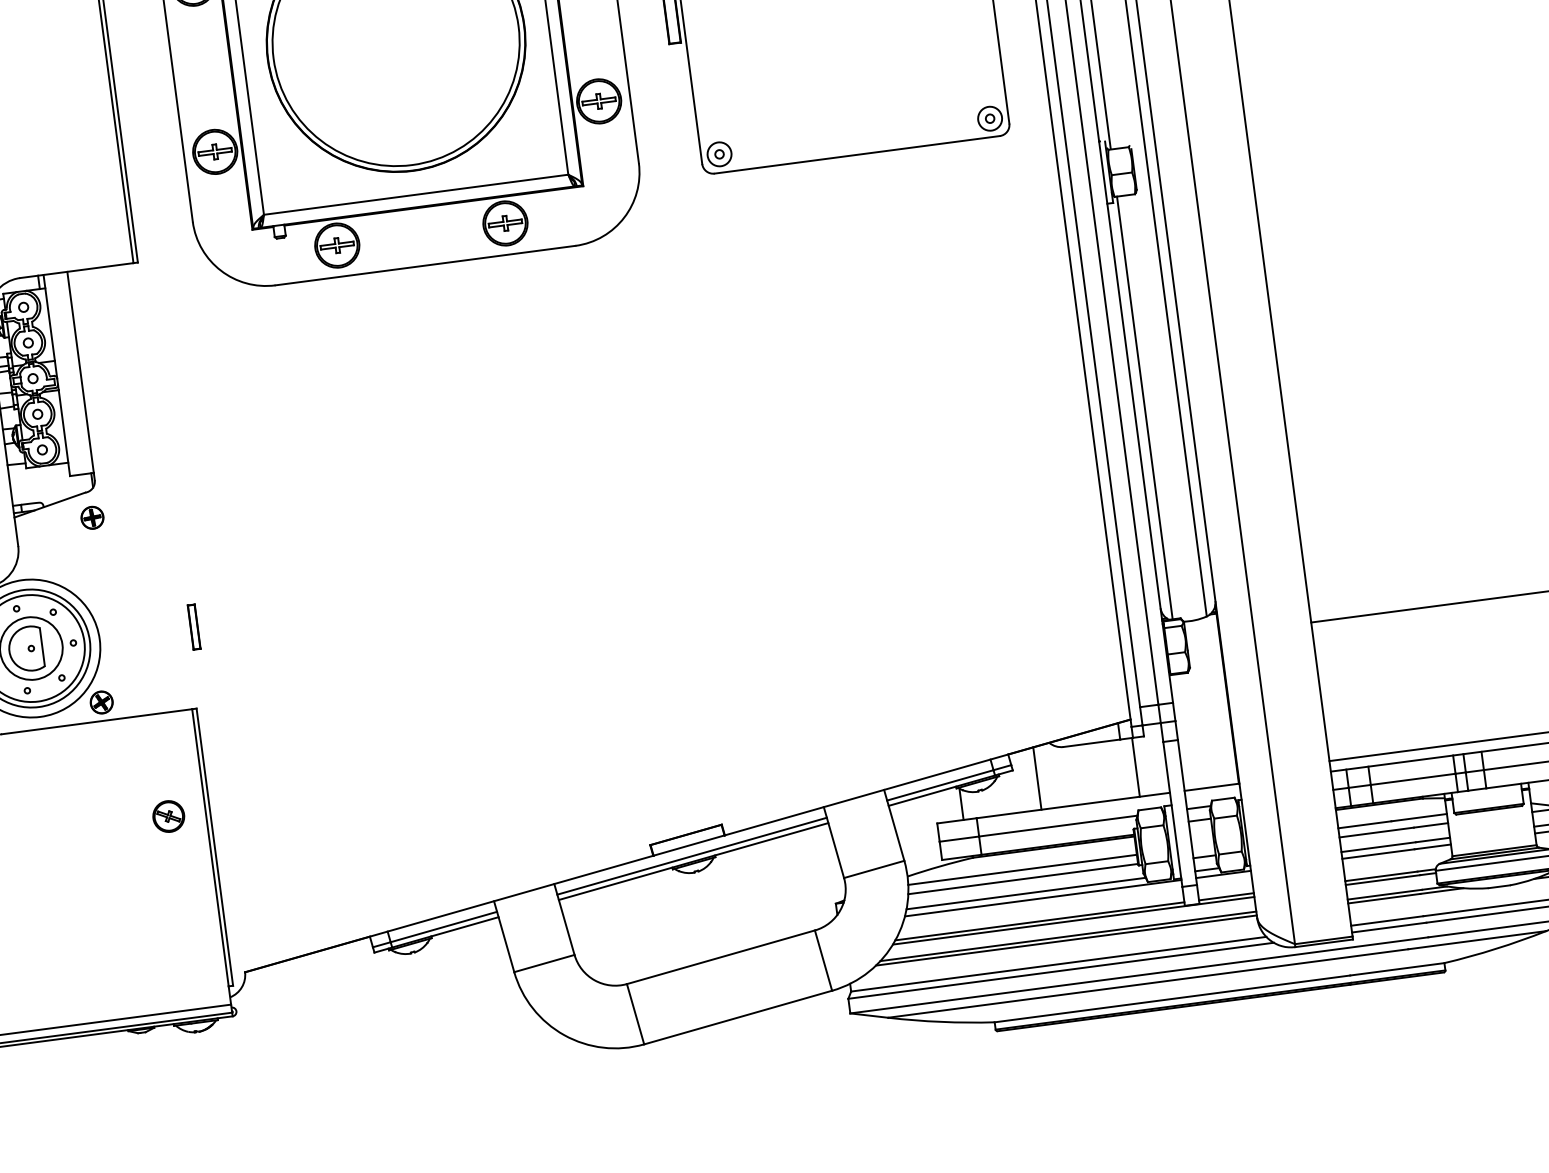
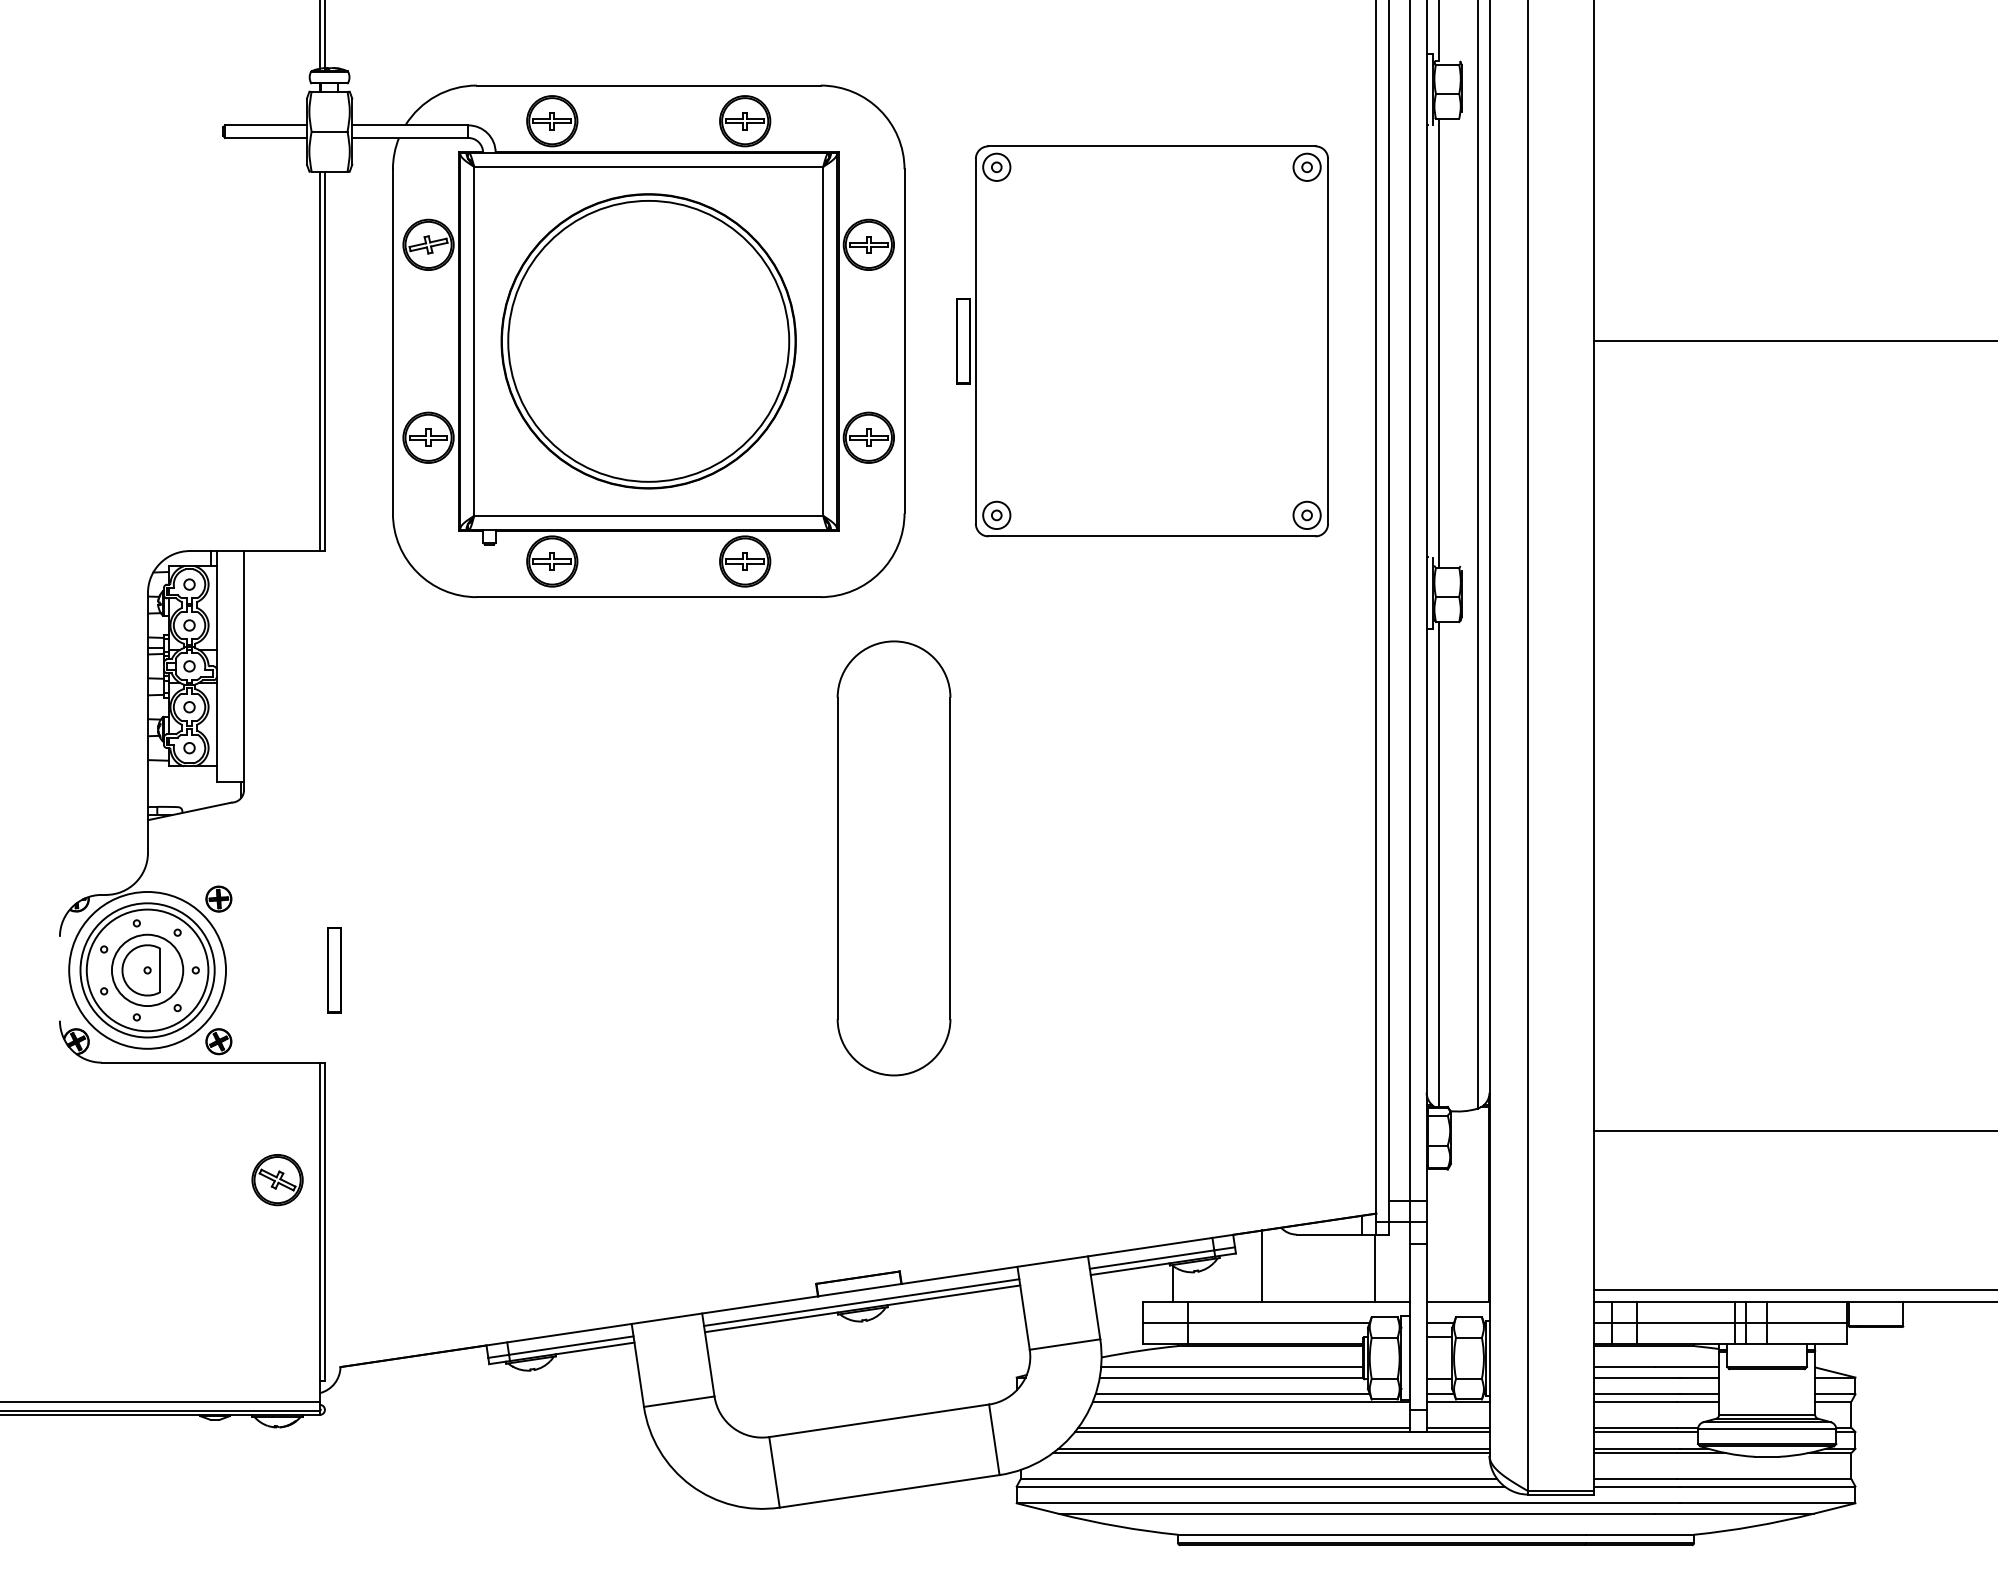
part: (668, 465) -> (893, 858), added
part: (92, 517) -> (218, 898), moved
part: (194, 627) -> (334, 970), size x1.67
part: (168, 816) -> (277, 1180), size x1.43

